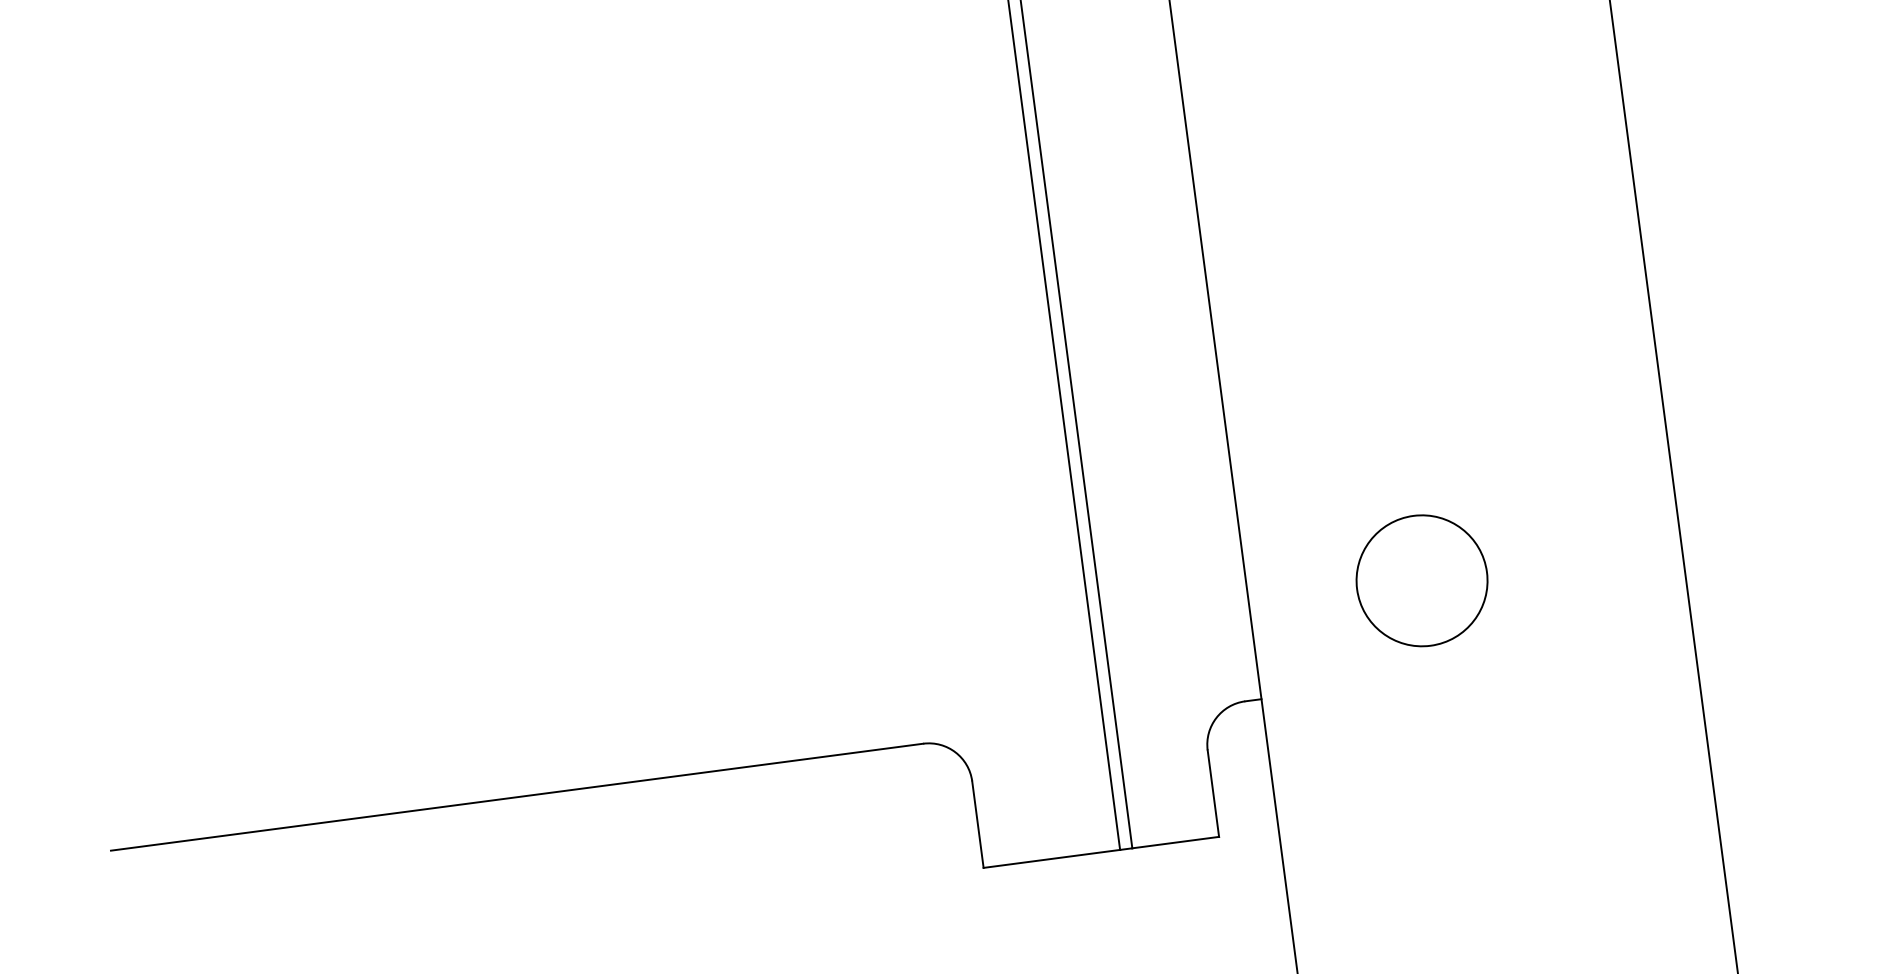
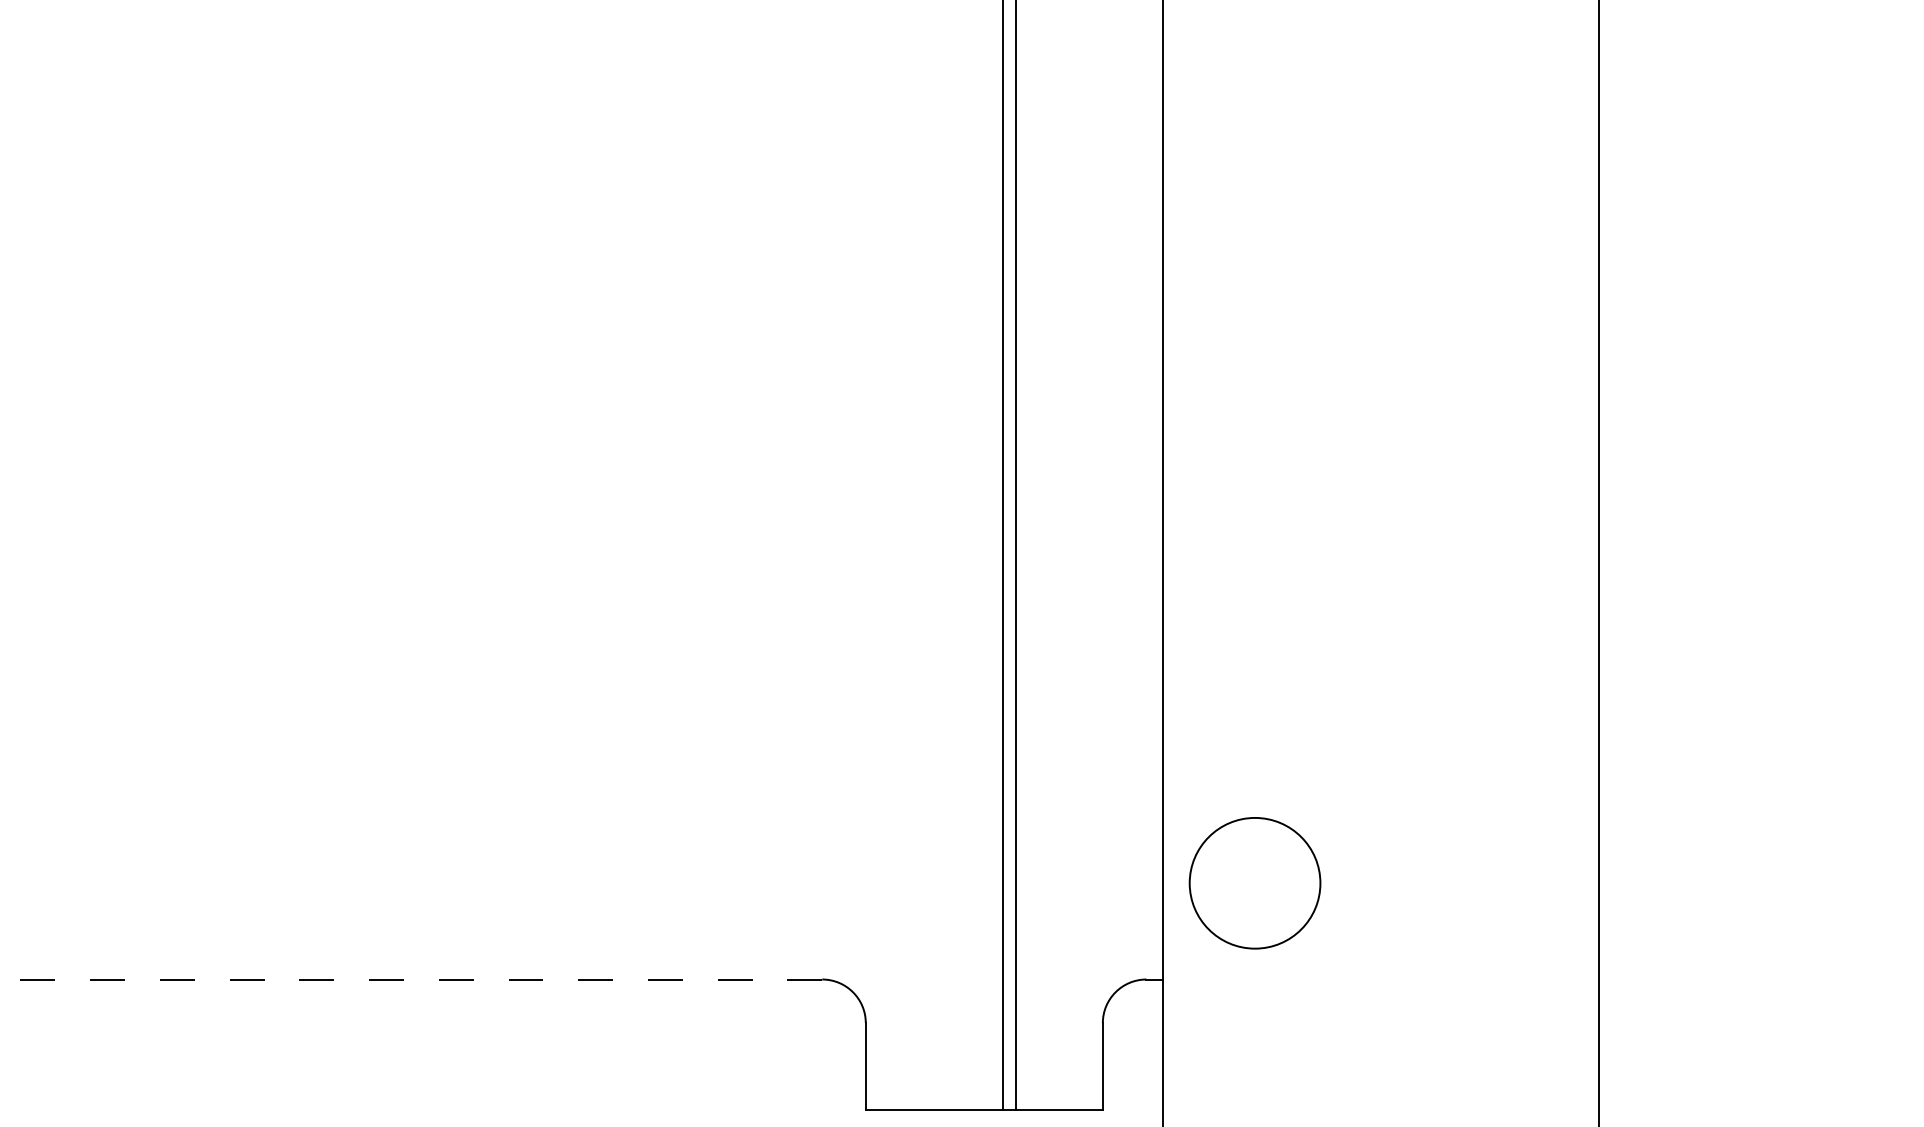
circle: (1421, 581) -> (1254, 883), moved
line: (517, 797) -> (413, 979), solid -> dashed

